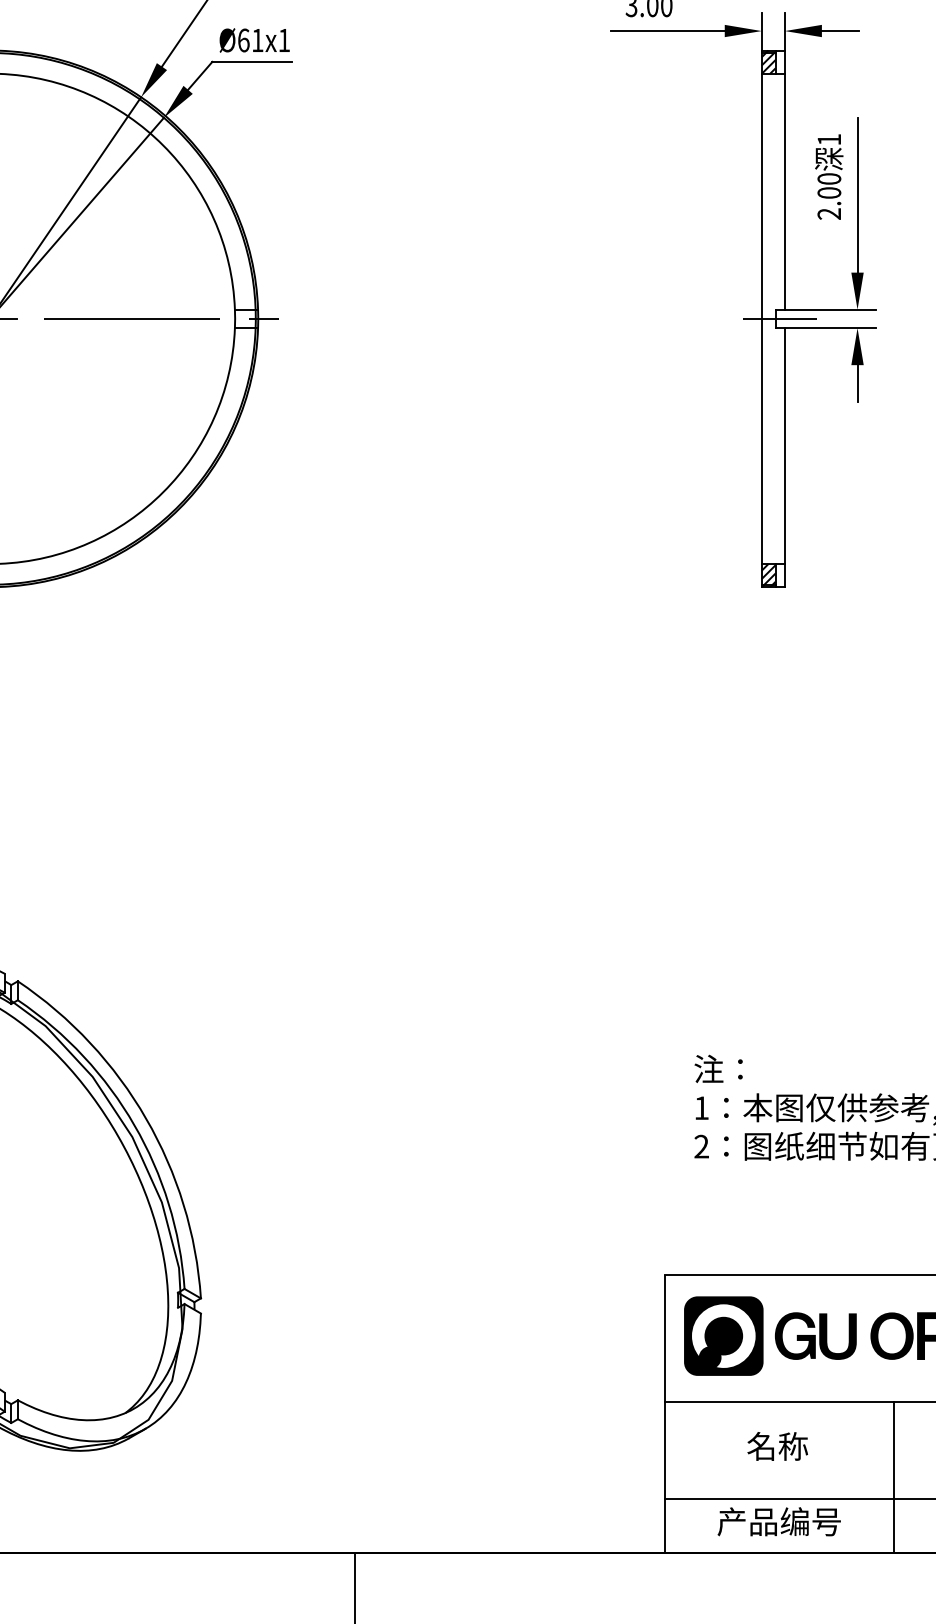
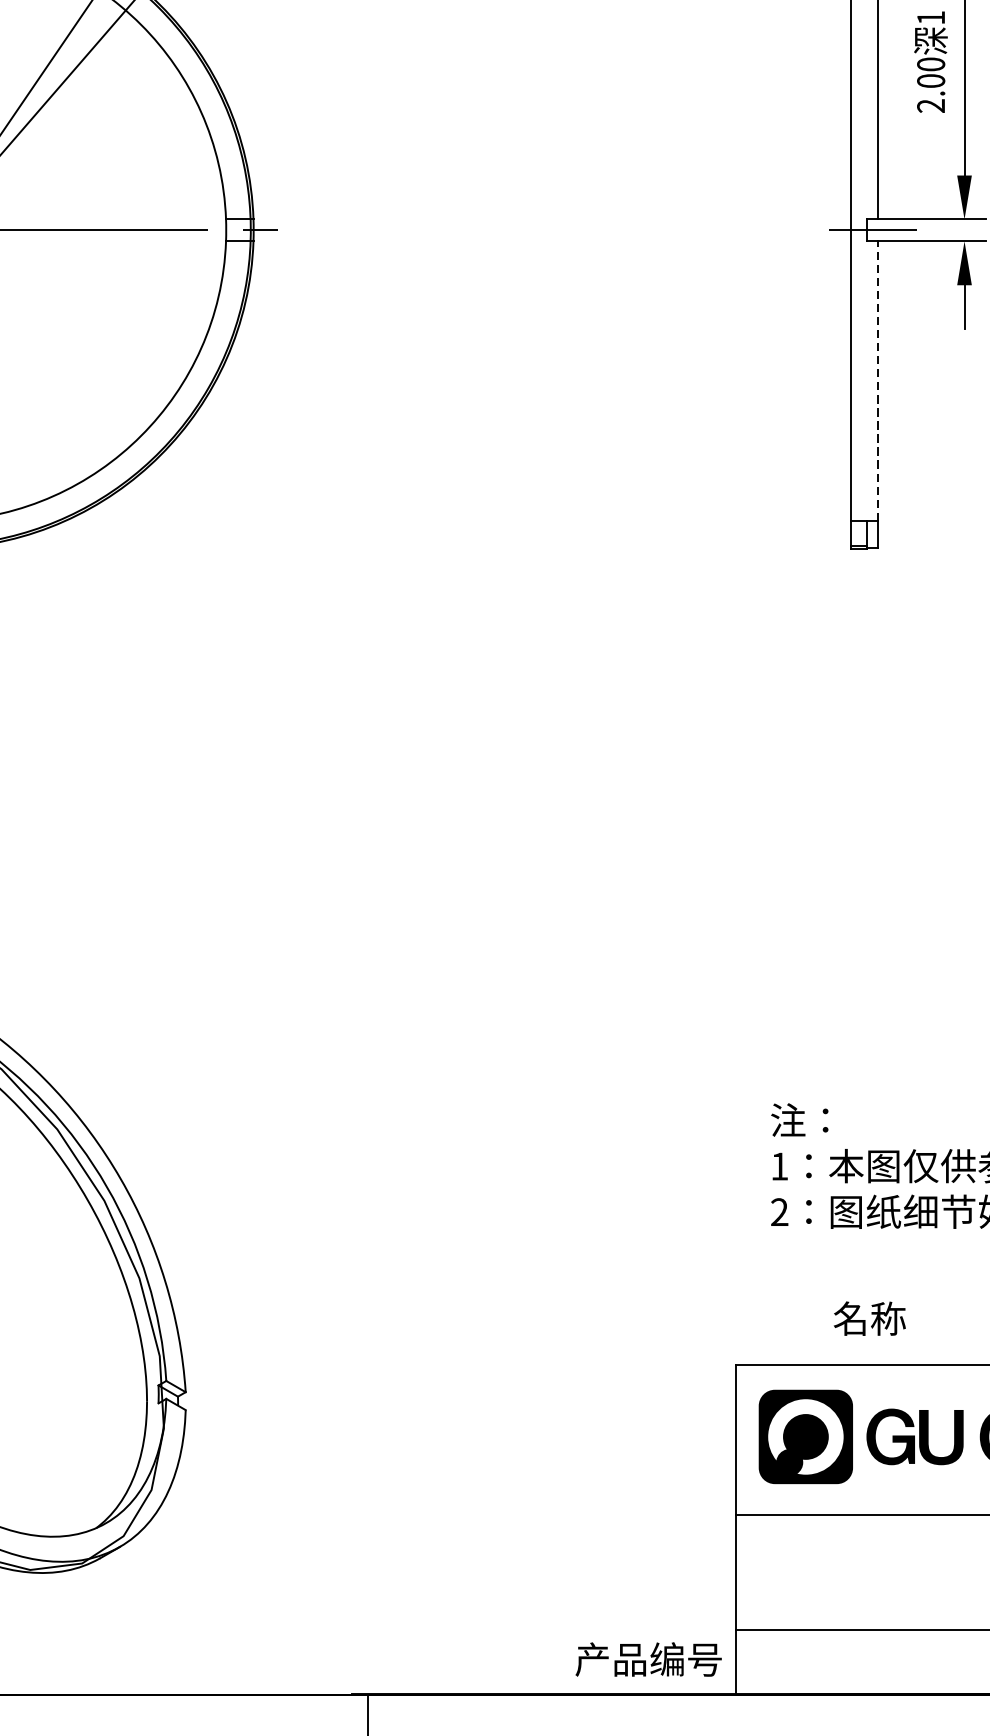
line: (784, 446) -> (877, 381), solid -> dashed
hatch: (768, 575) -> (858, 534), removed
text: (777, 1446) -> (869, 1318), moved
text: (778, 1521) -> (647, 1659), moved

